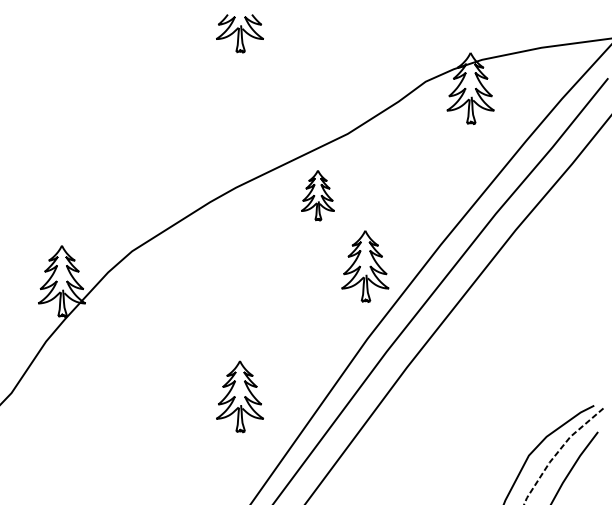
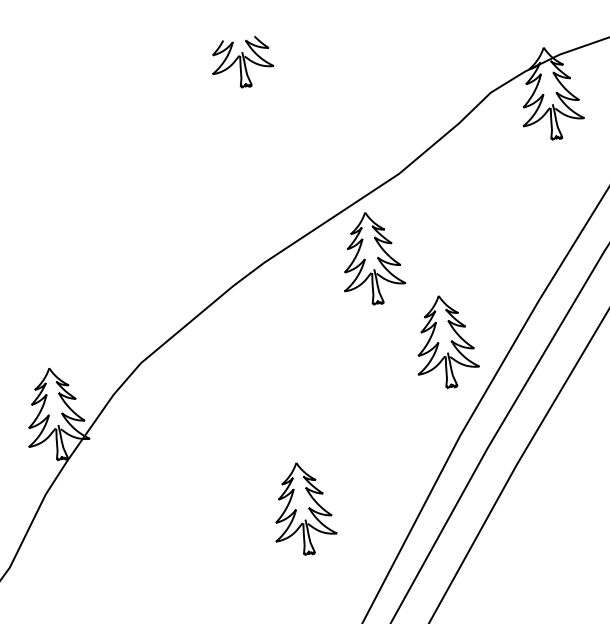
part: (317, 195) -> (370, 258), size x1.43
part: (239, 396) -> (301, 508), moved

